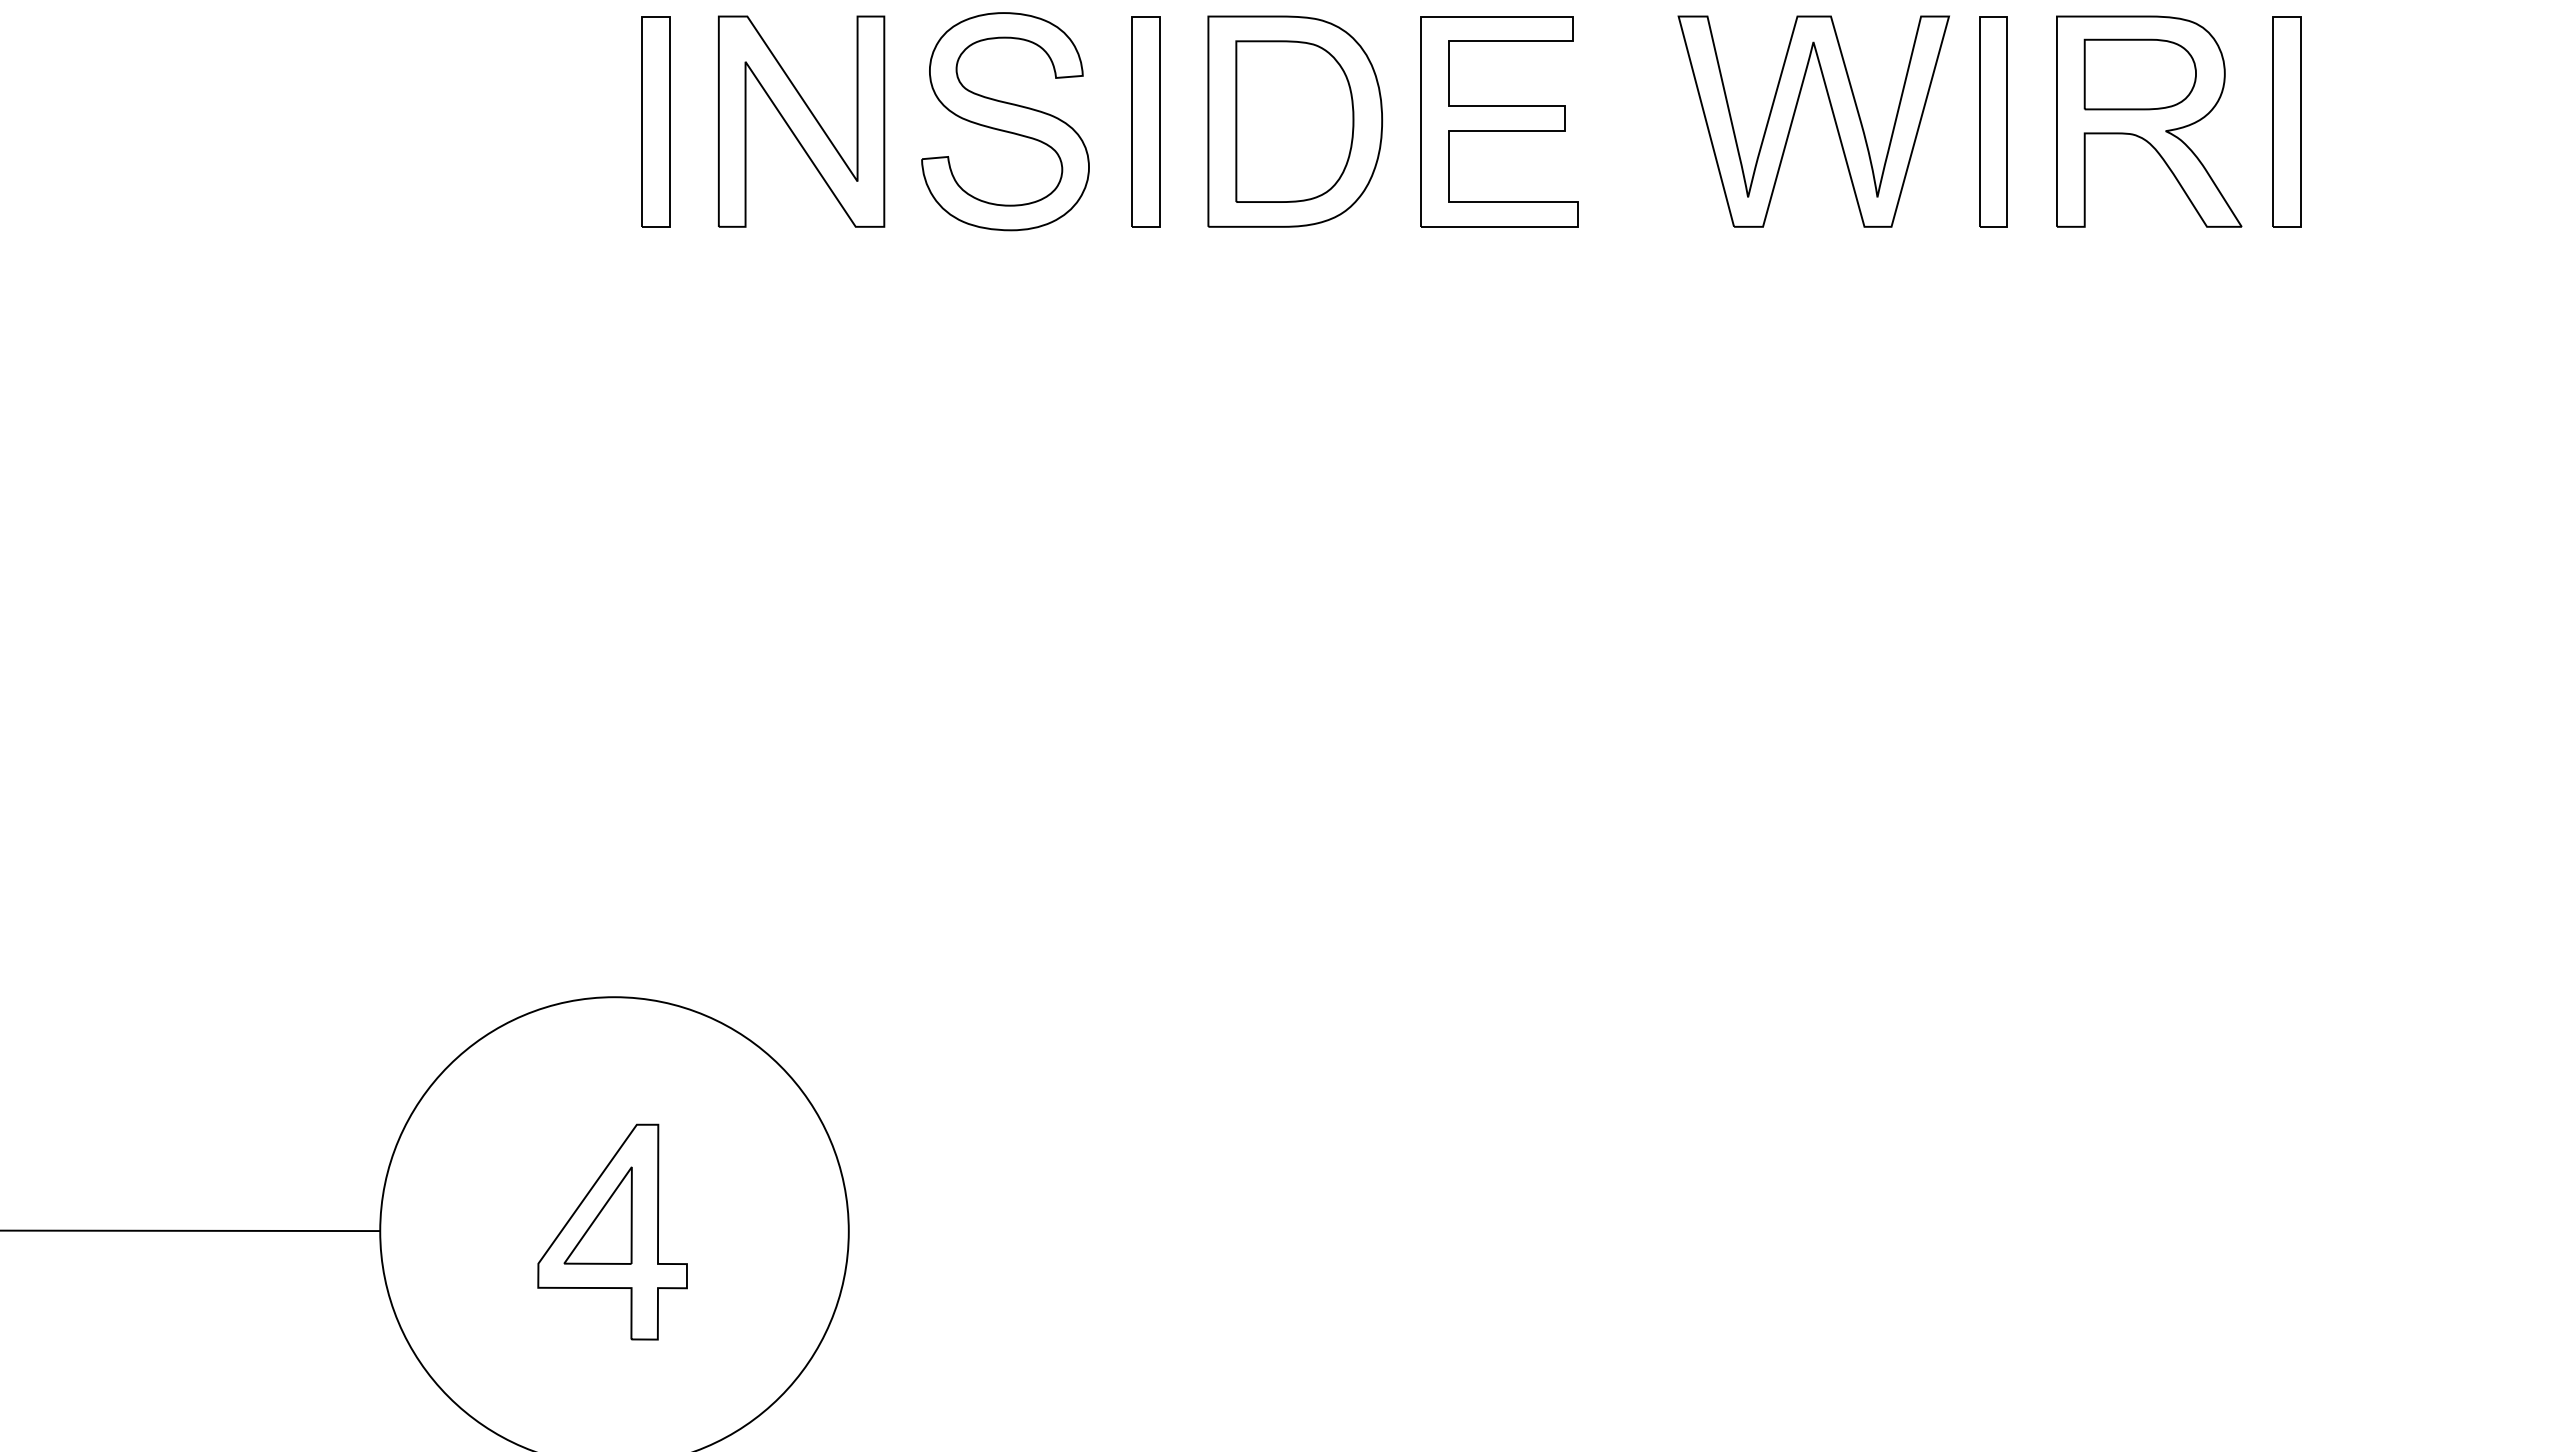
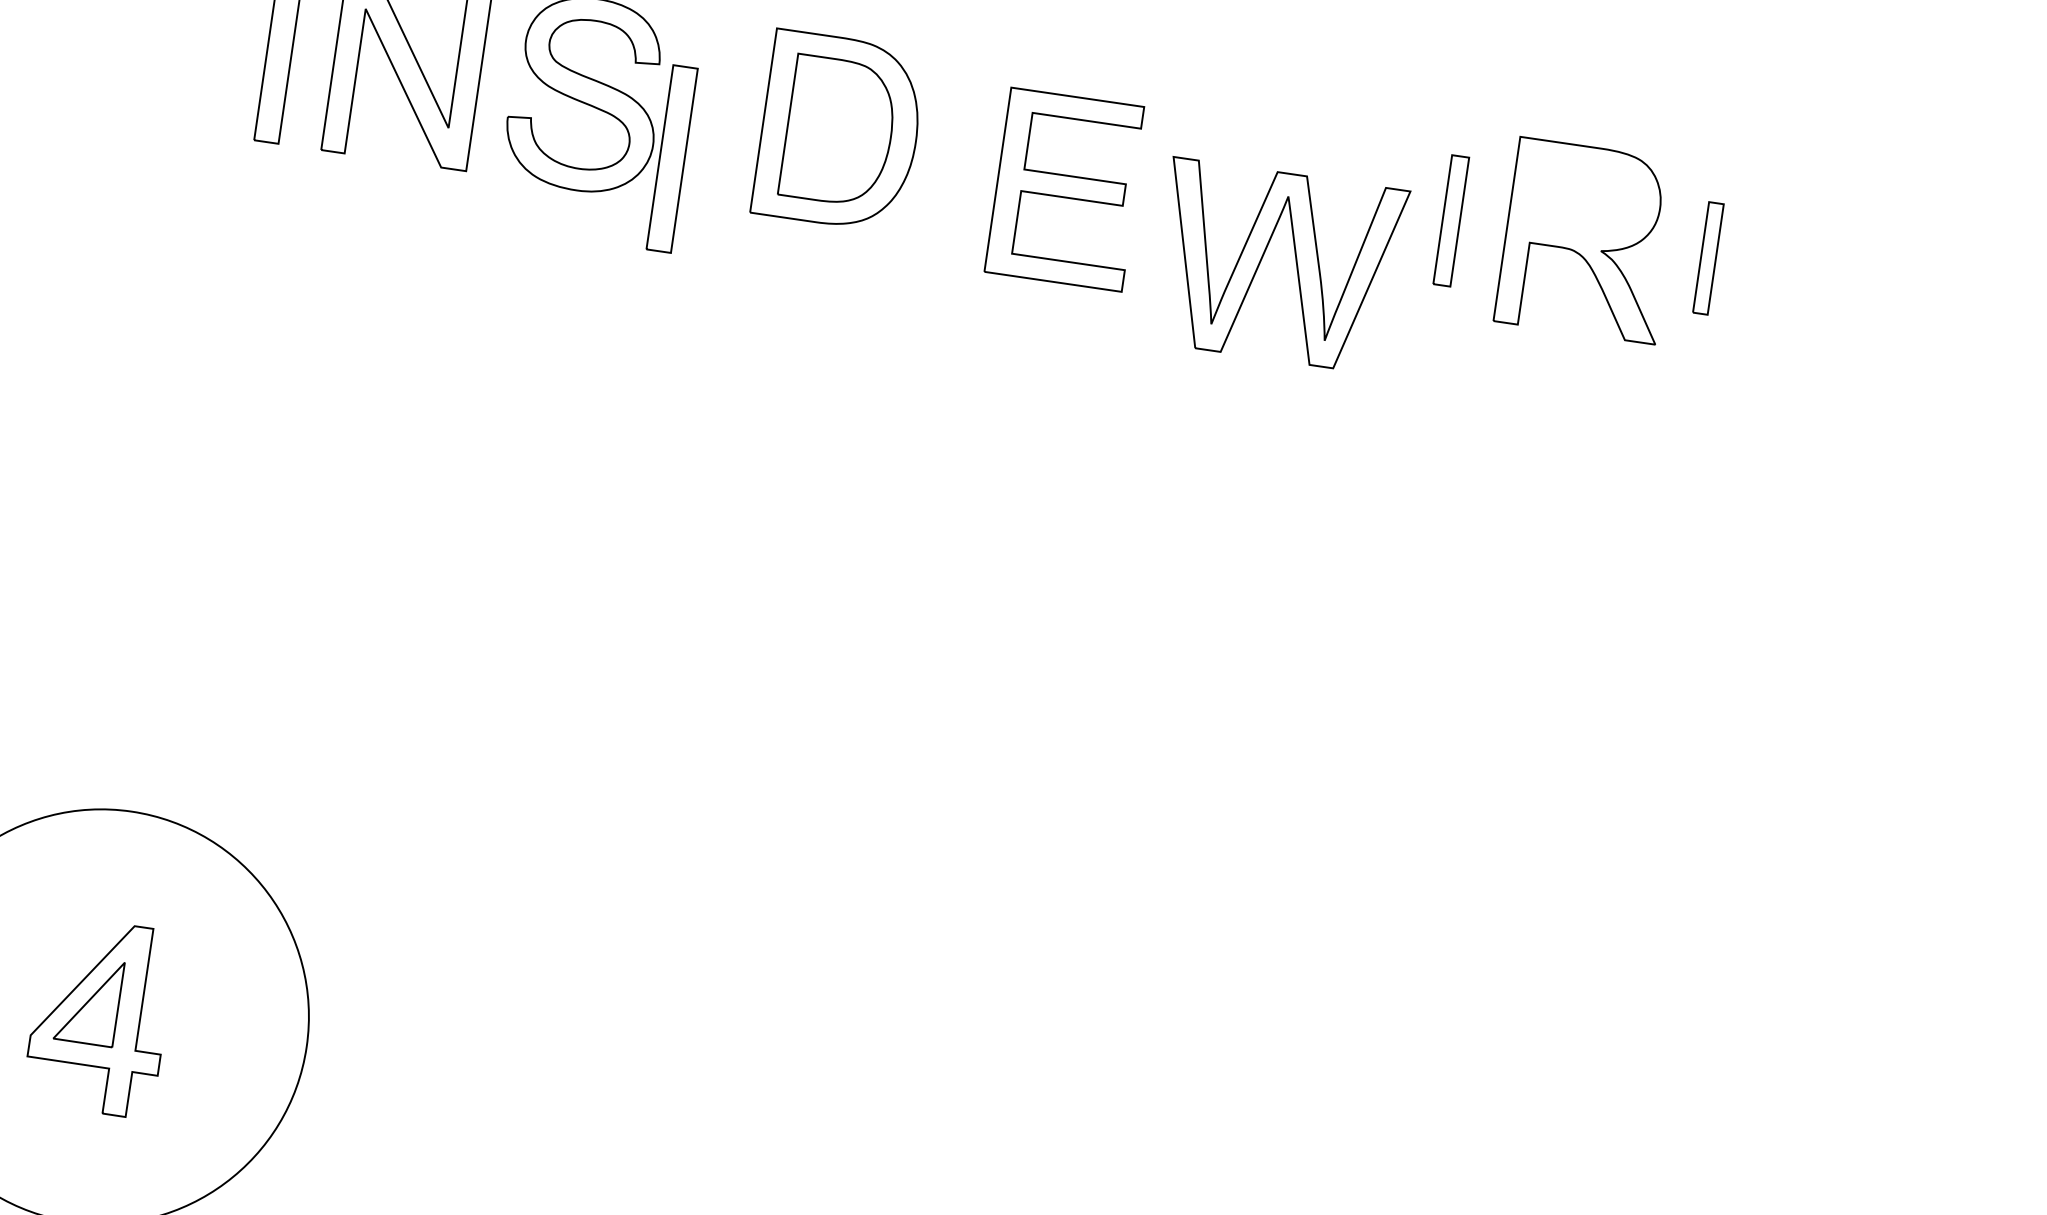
part: (2139, 74) -> (1585, 198), removed
part: (1794, 117) -> (1262, 260), moved
part: (1145, 121) -> (672, 158), moved
part: (1499, 121) -> (1066, 189), moved
part: (1993, 121) -> (1451, 220), size x0.7
part: (2286, 121) -> (1708, 258), size x0.6

